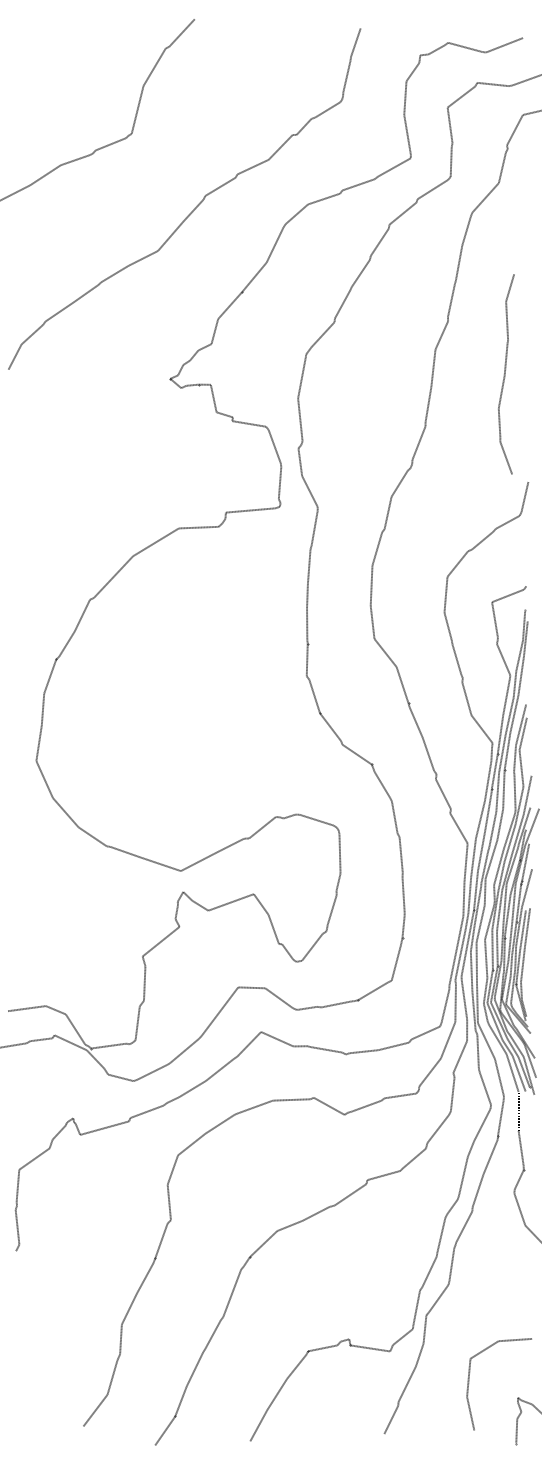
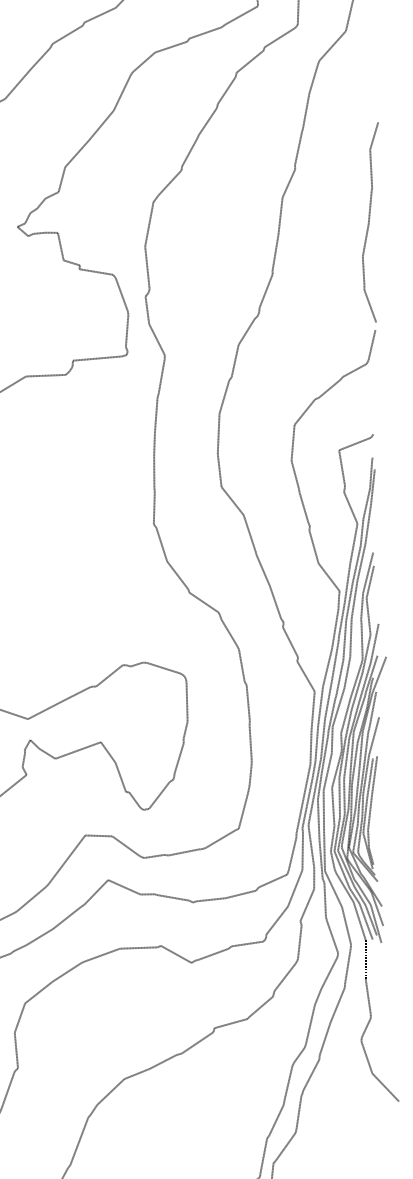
curve: (505, 374) -> (369, 222), moved

